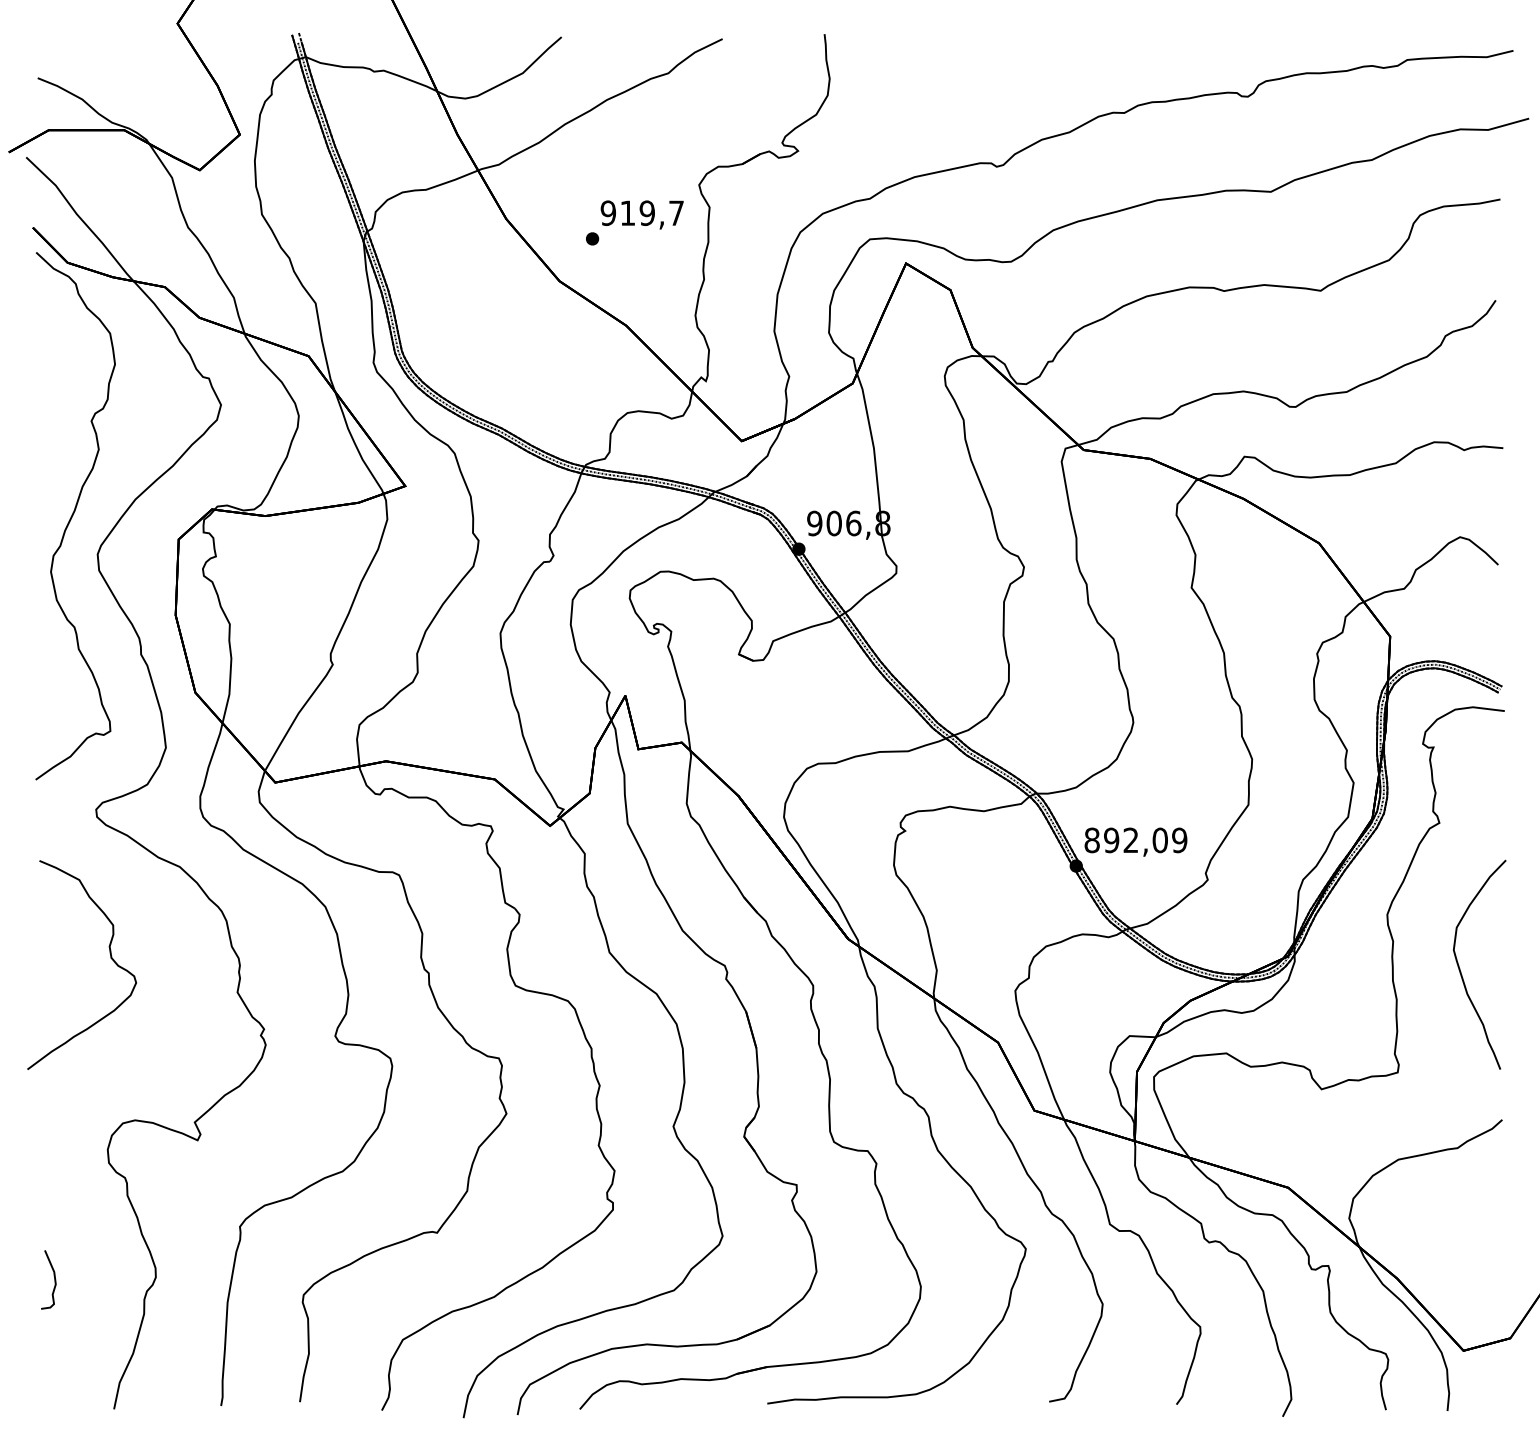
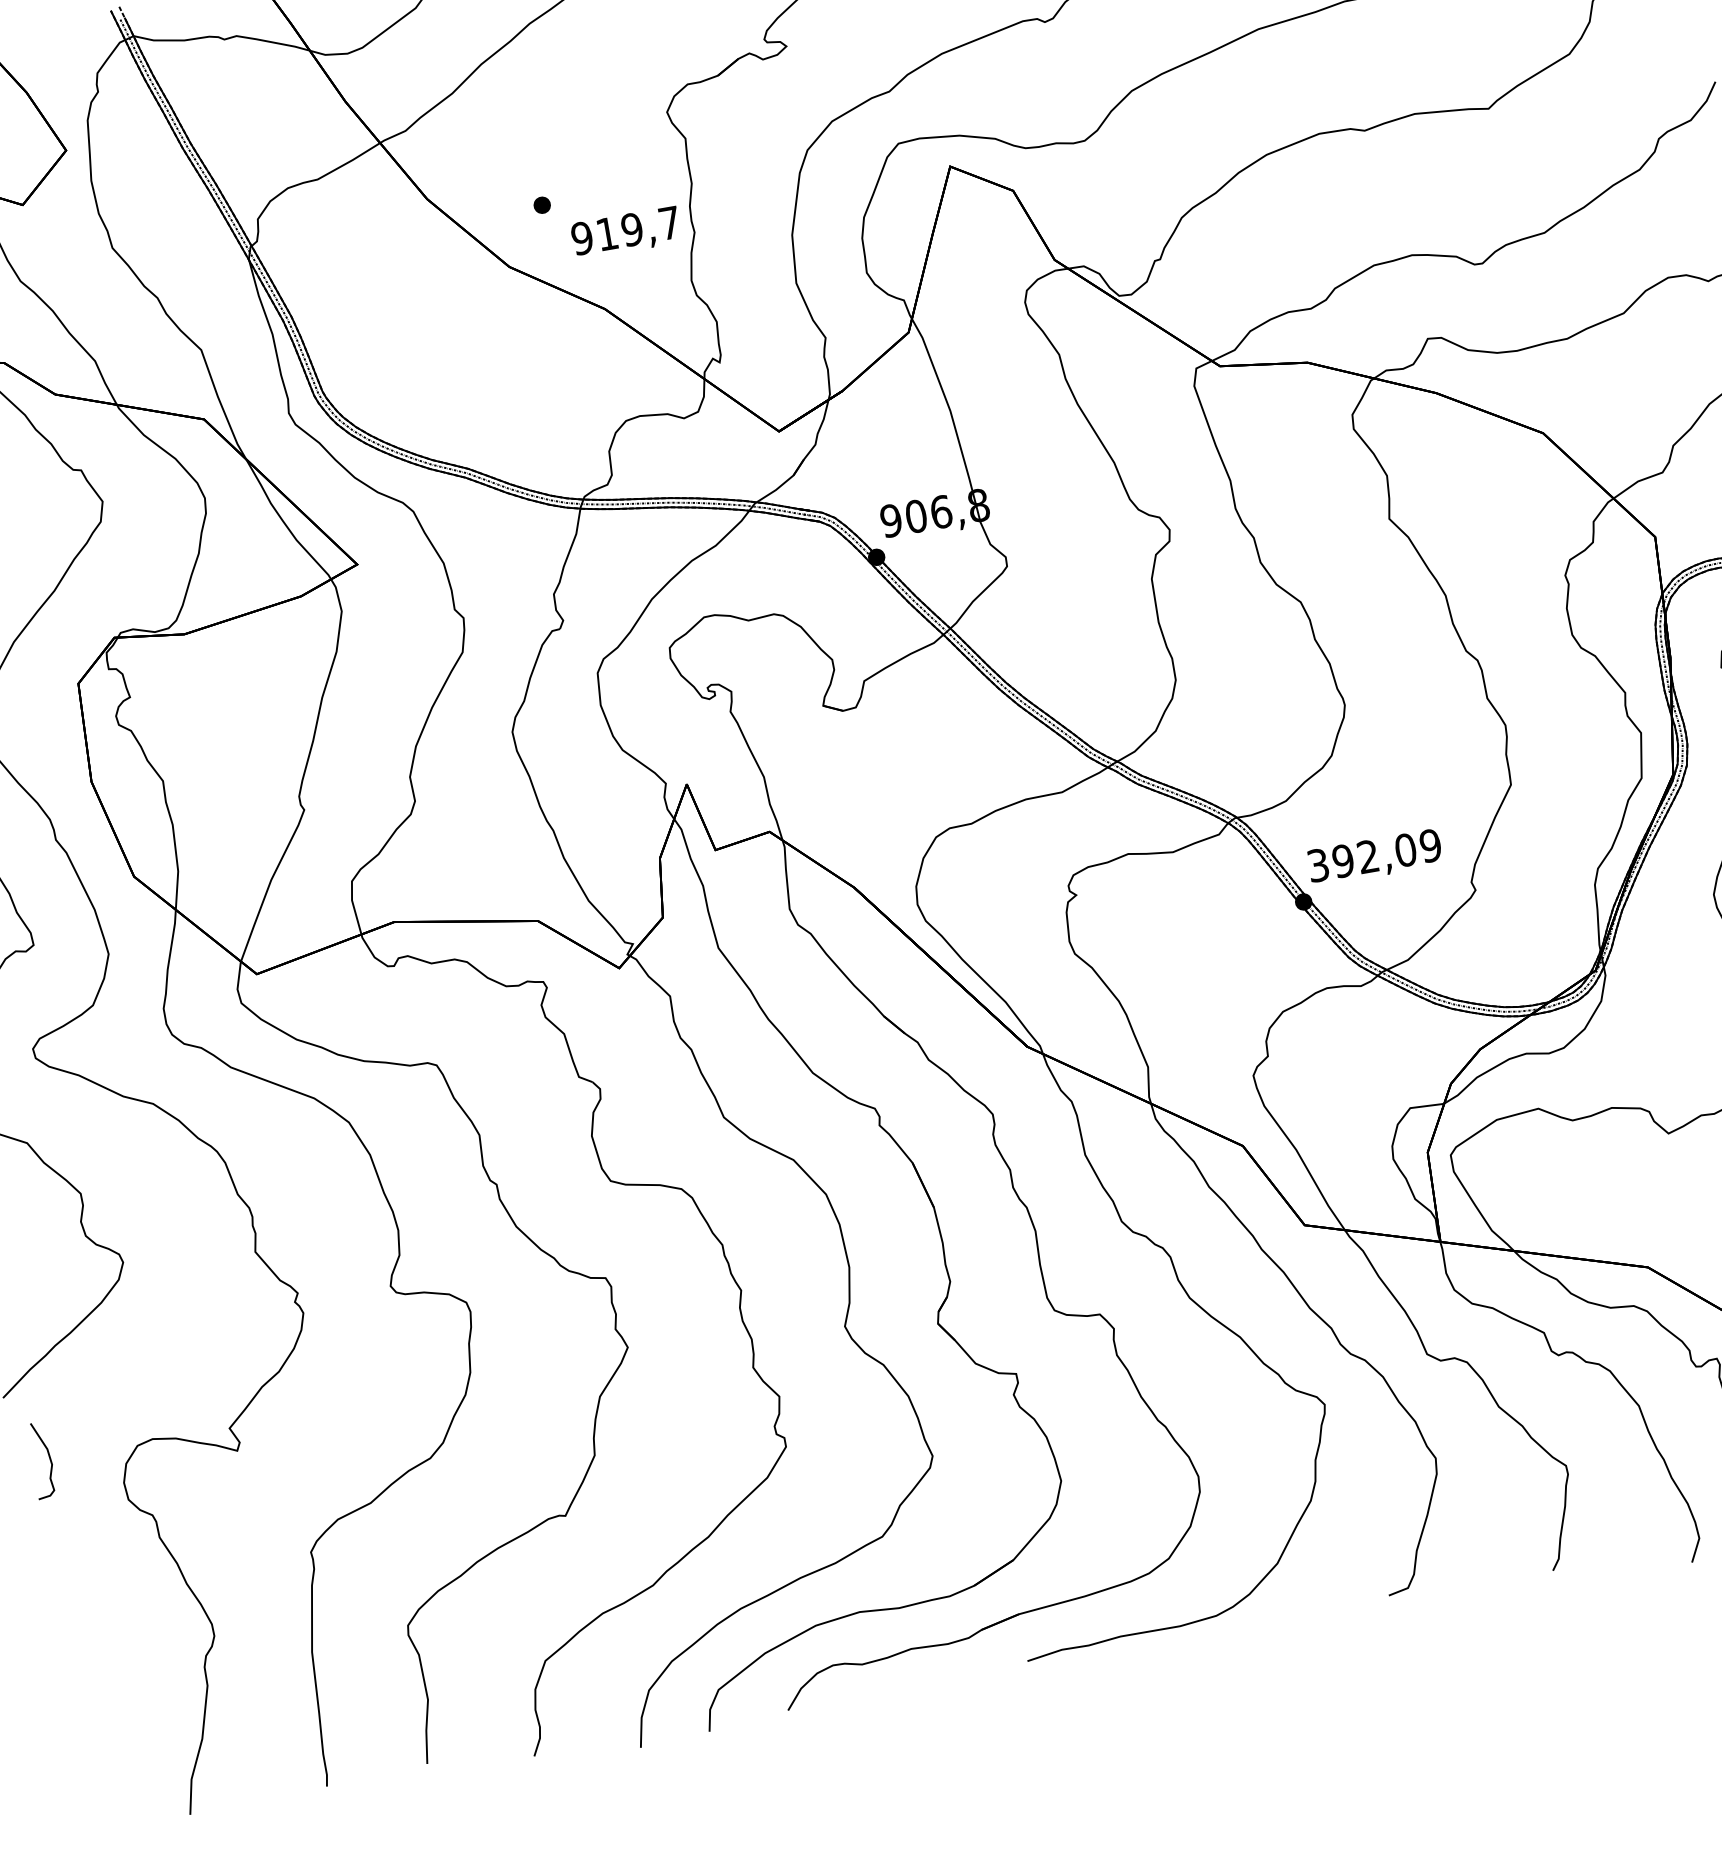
text: (641, 214) -> (625, 232), moved
text: (1091, 840) -> (1317, 865), 892,09 -> 392,09
curve: (53, 1276) -> (47, 1455), moved

